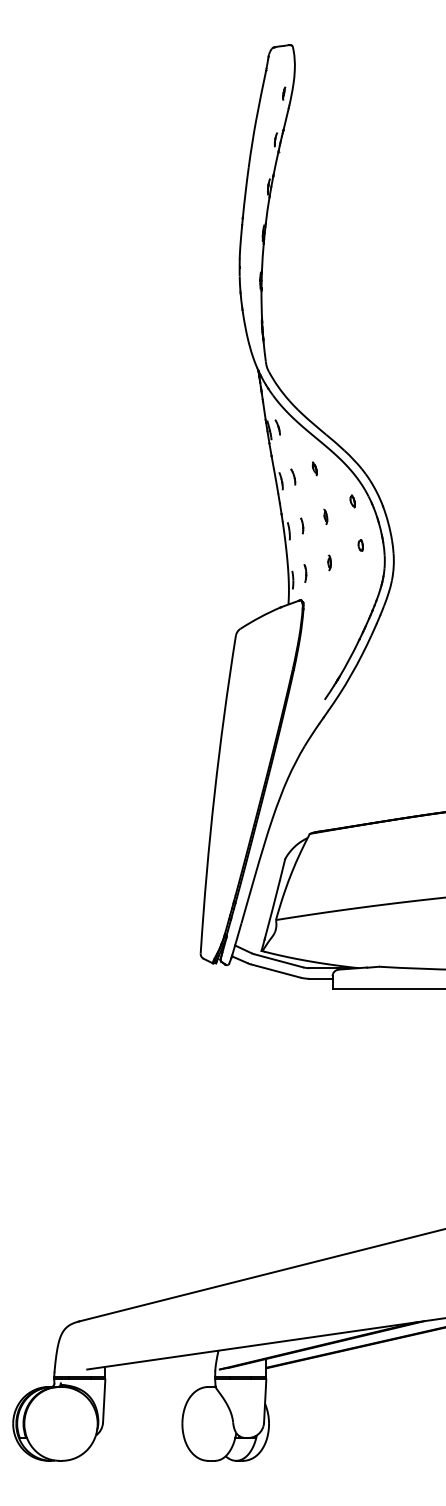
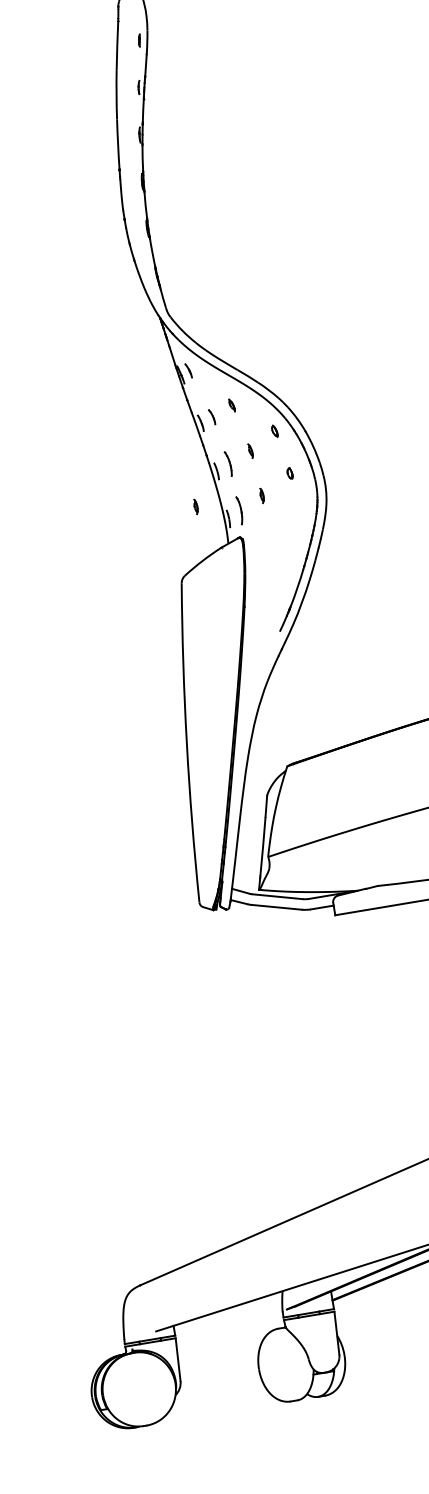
part: (302, 525) -> (229, 463), size x1.6
part: (262, 562) -> (195, 506), added
part: (305, 573) -> (240, 510), size x1.6

